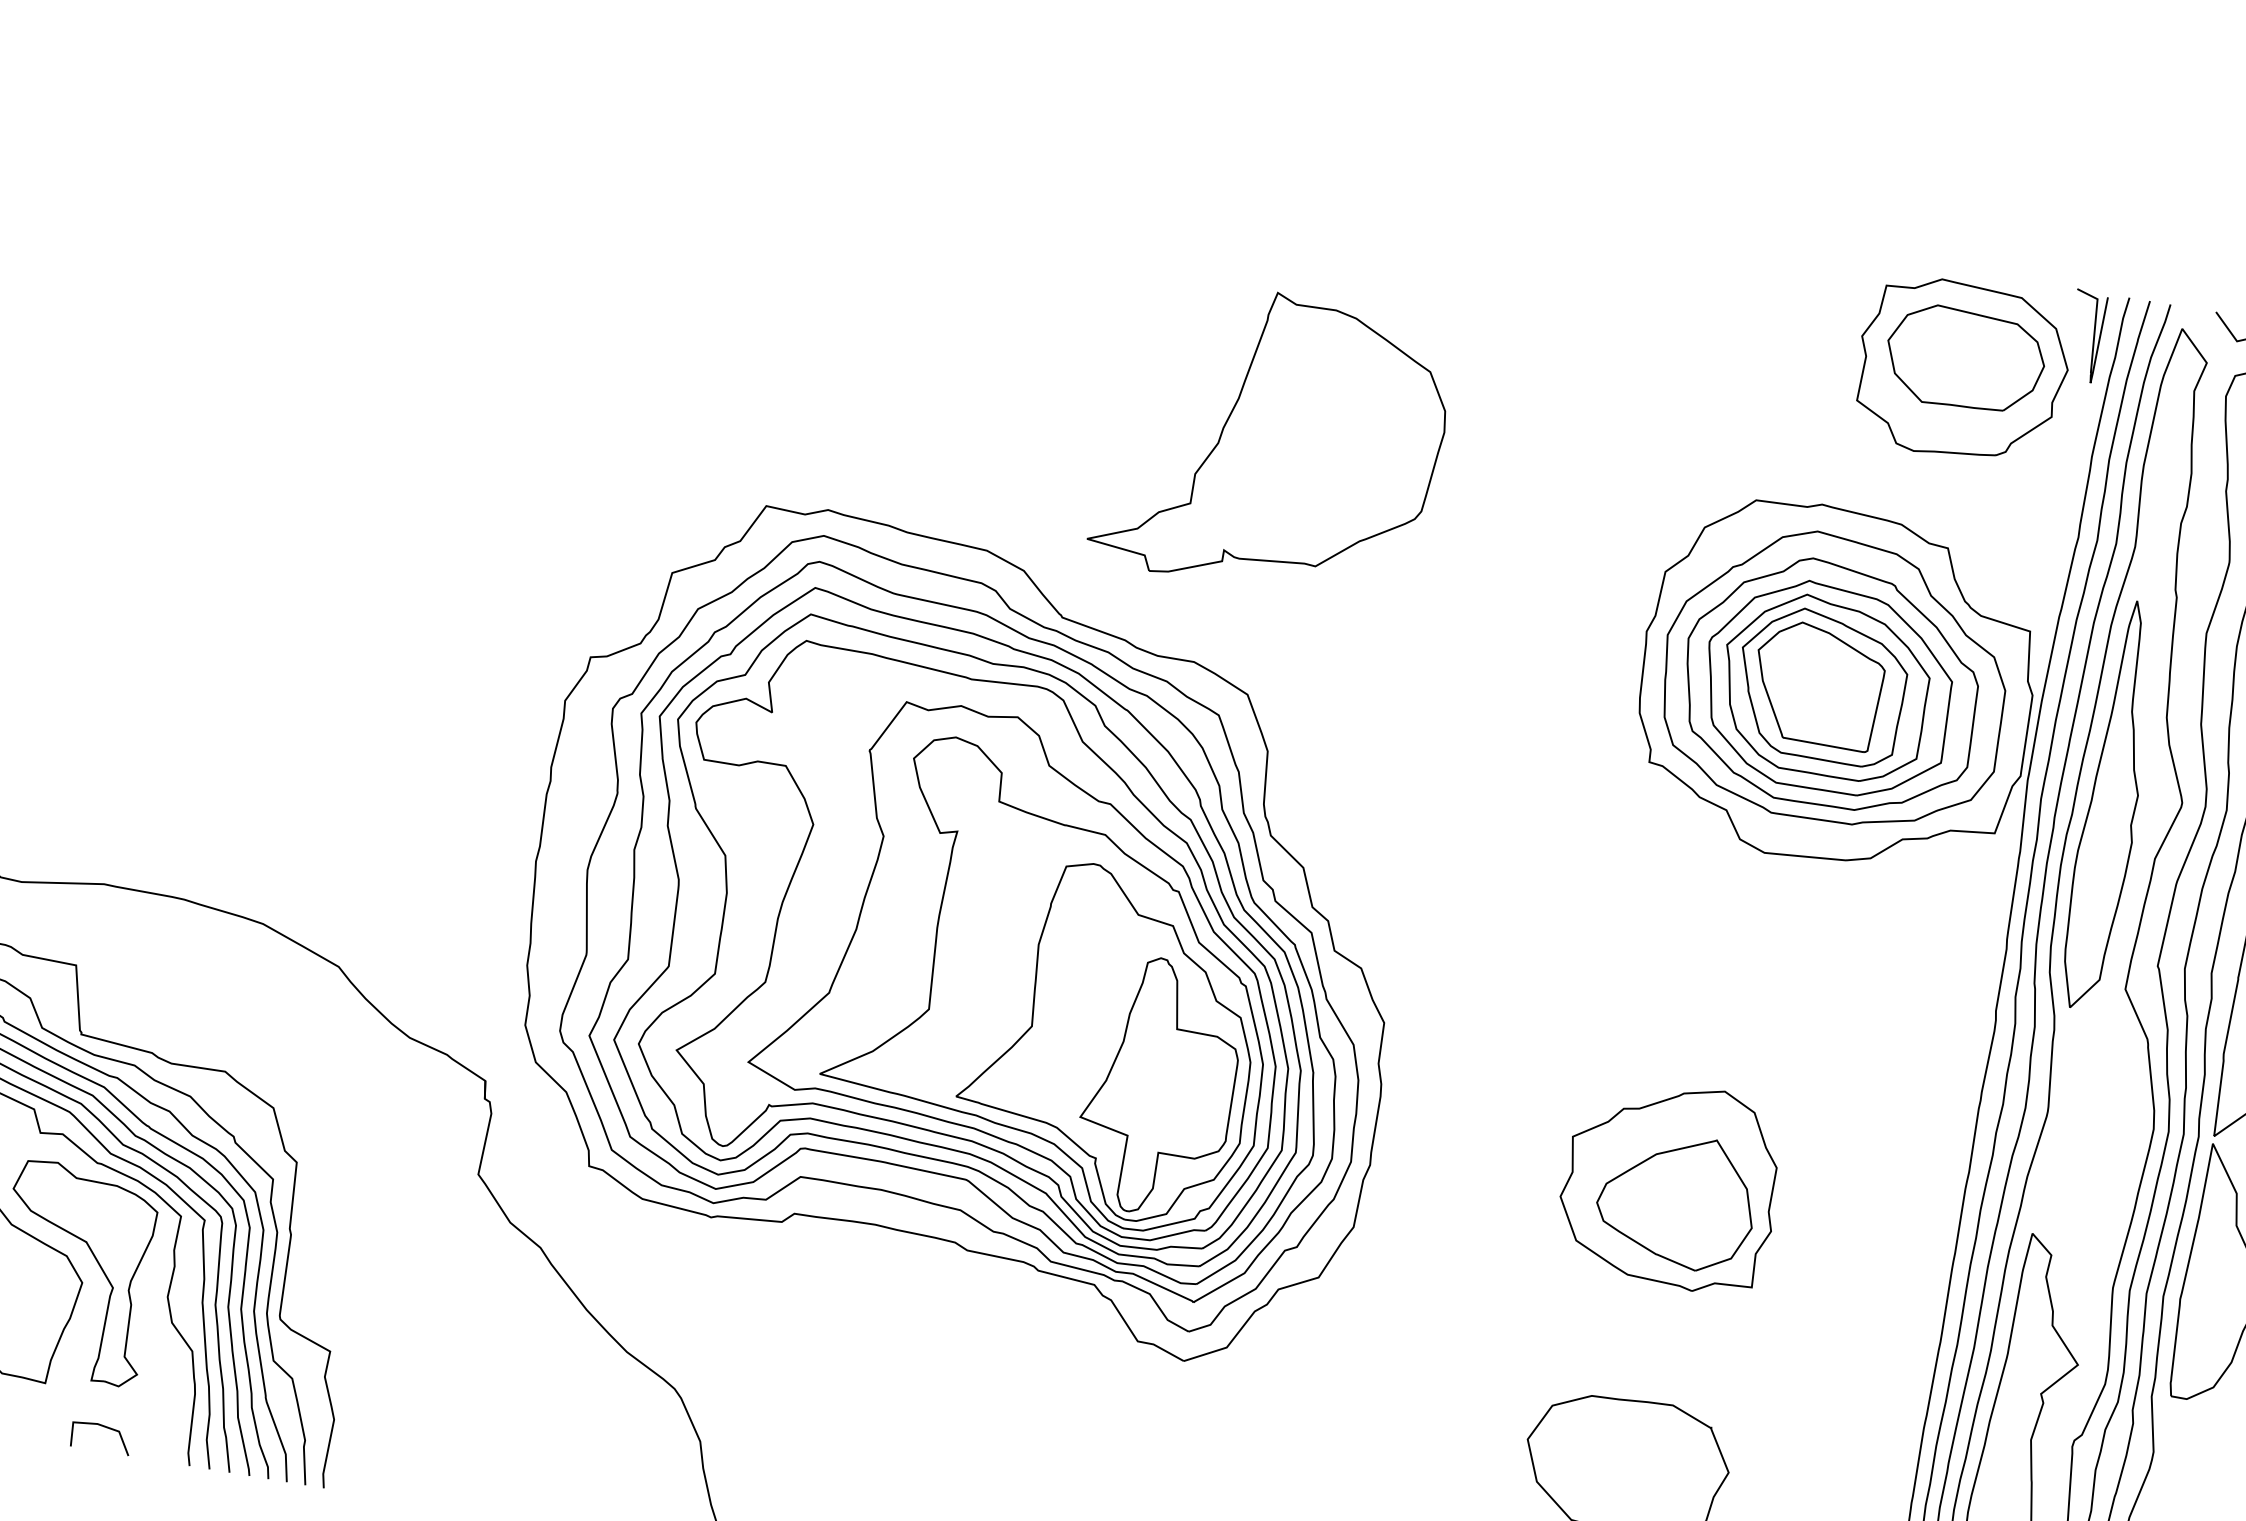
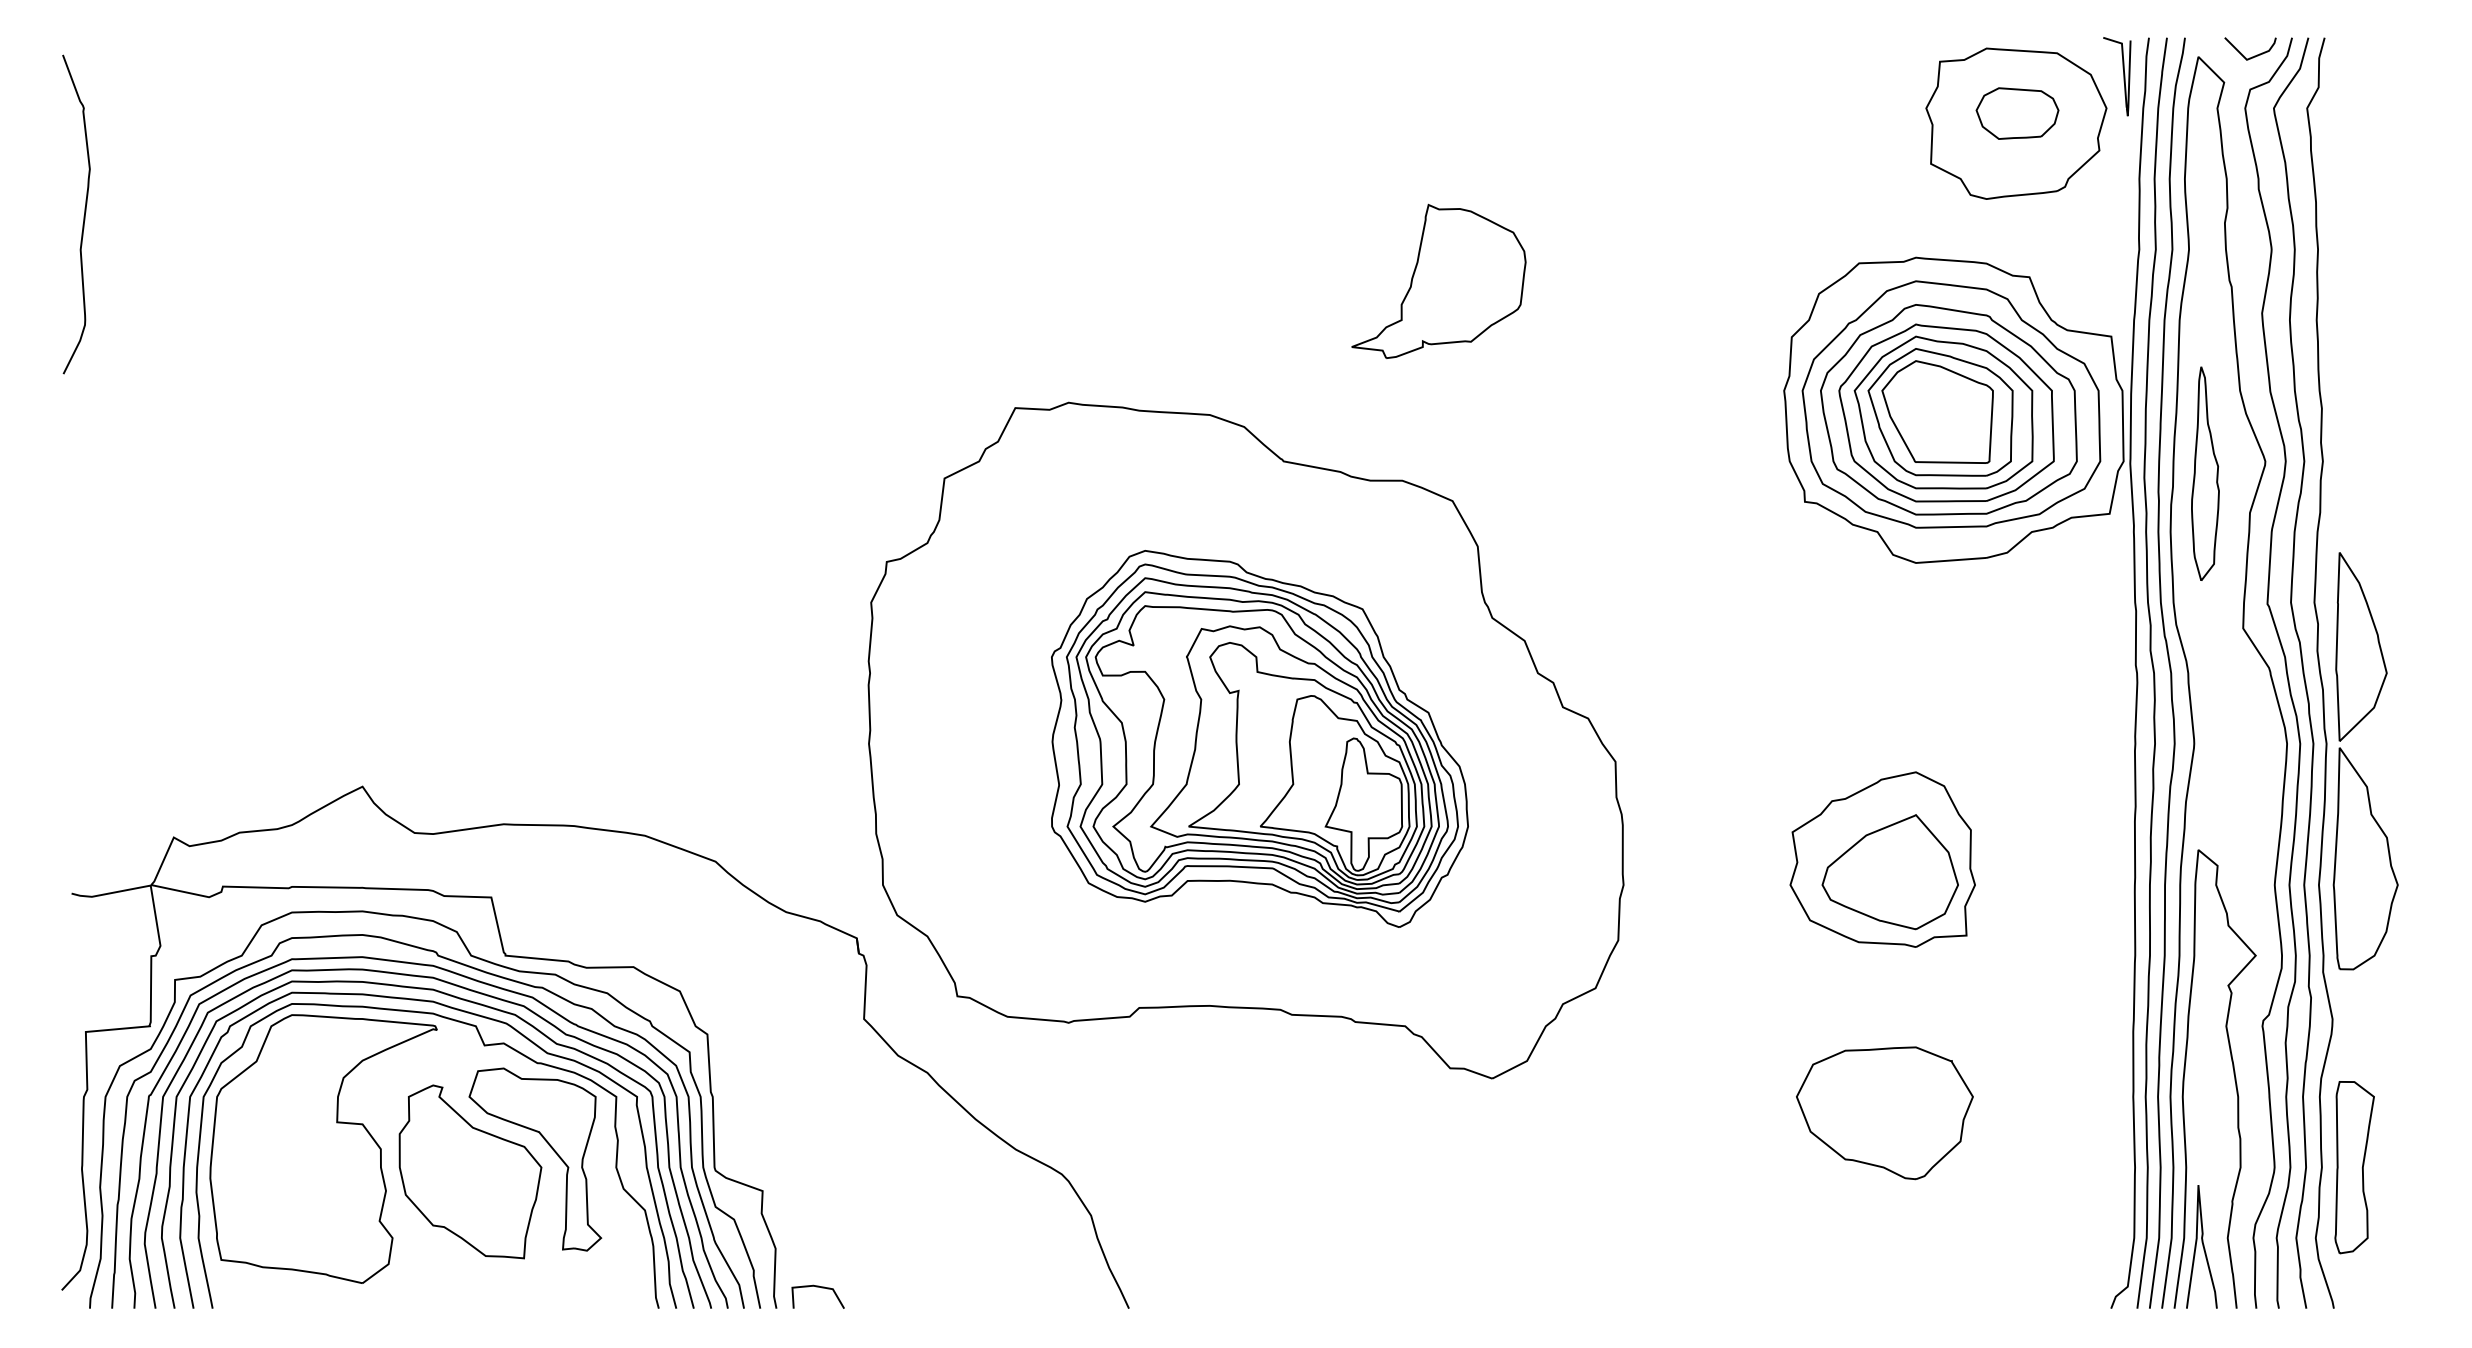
part: (1965, 359) -> (2017, 113), size x0.6
part: (1272, 441) -> (1438, 281), size x0.6
part: (2111, 805) -> (2205, 473), size x0.6
part: (982, 929) -> (1259, 738), size x0.6
line: (106, 1428) -> (821, 1288), moved

